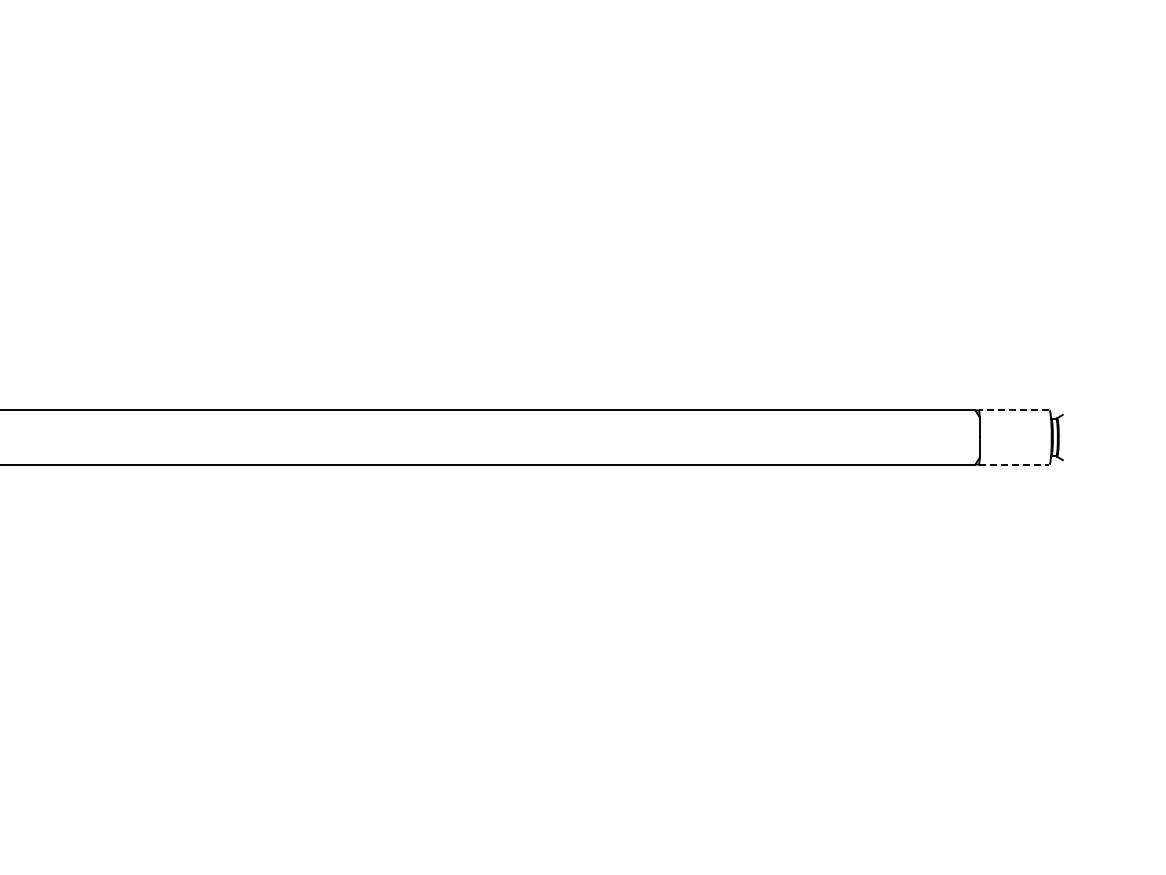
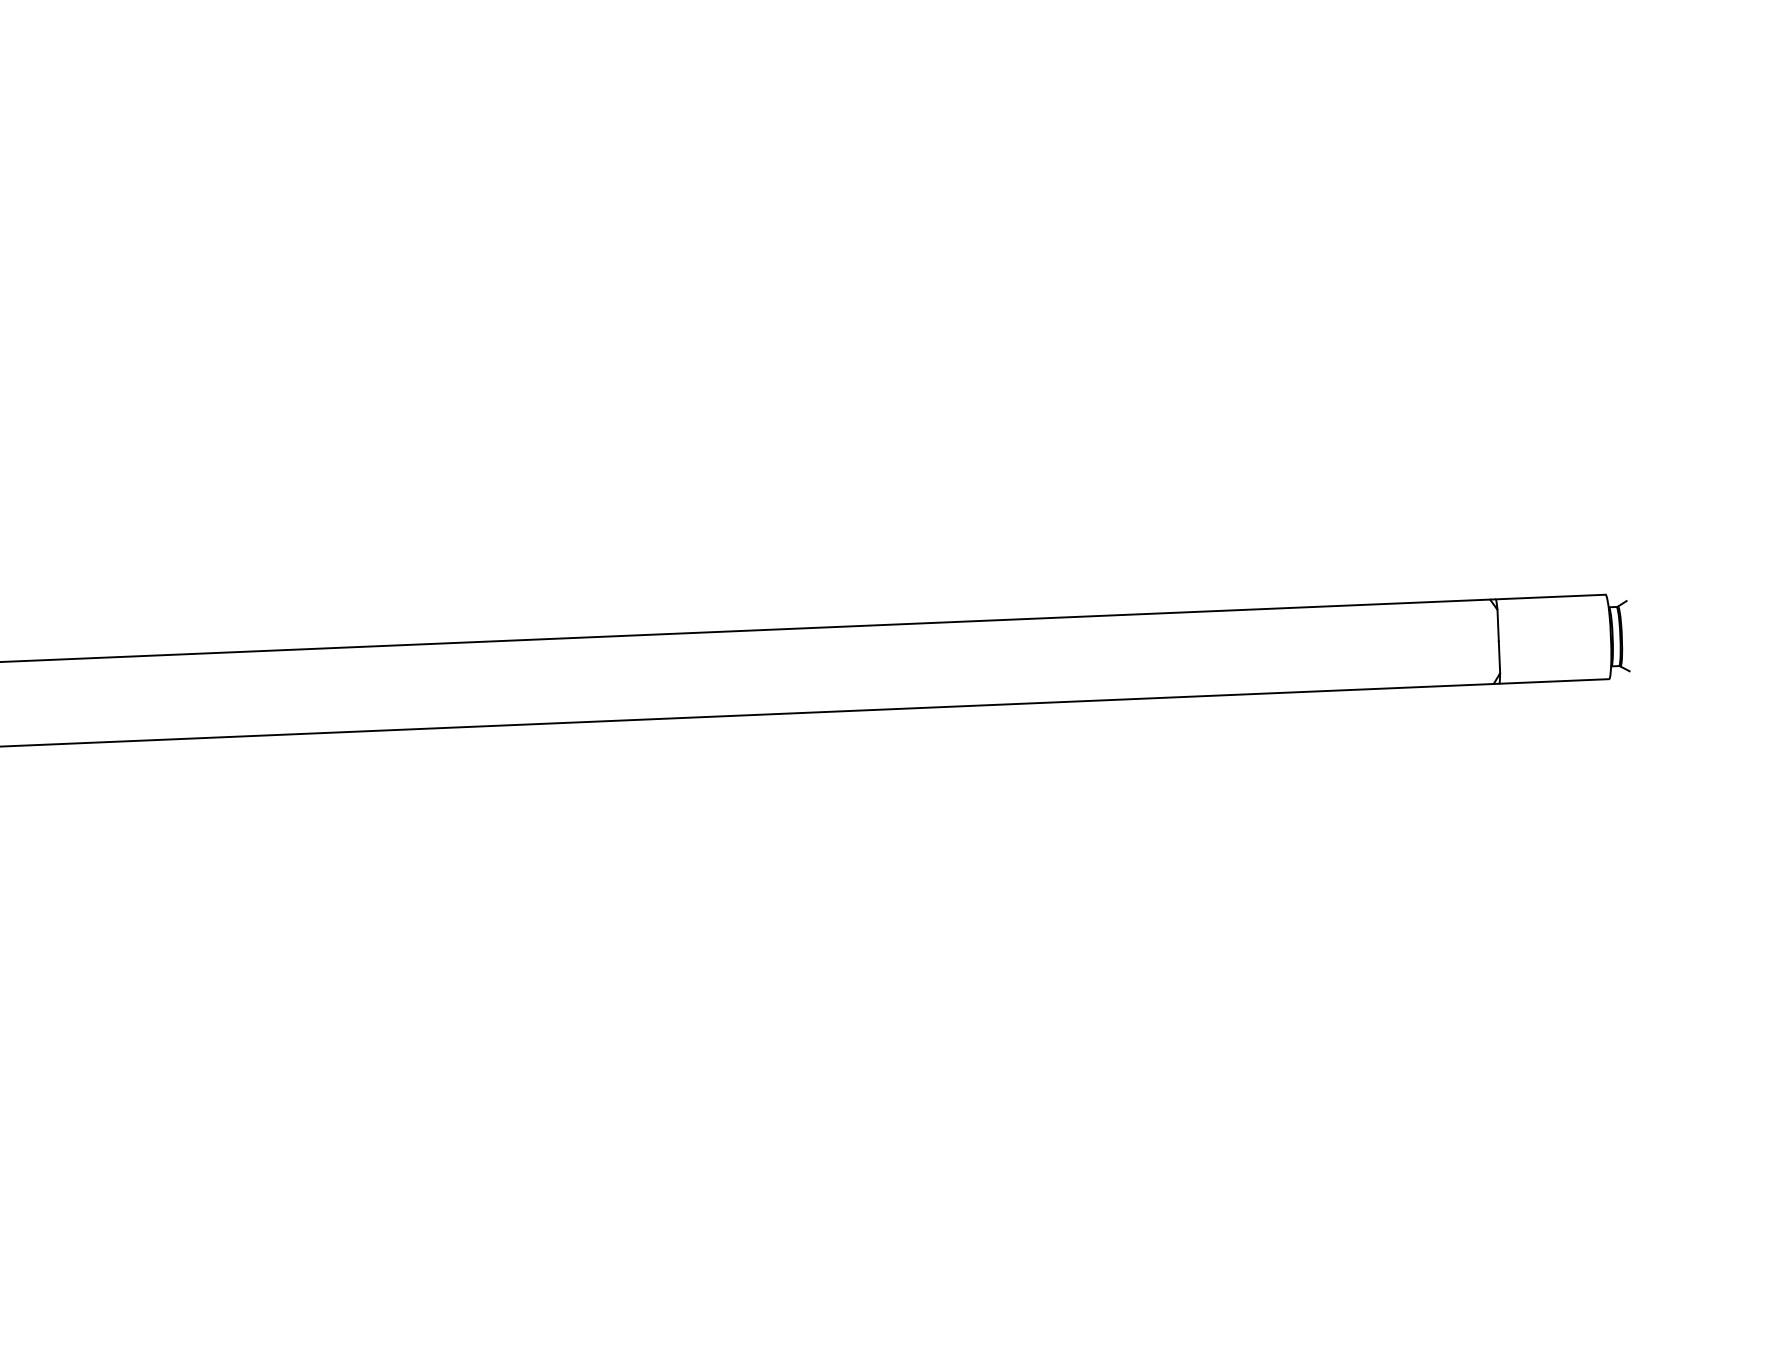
line: (1013, 410) -> (1549, 597), dashed -> solid
line: (1014, 464) -> (1554, 681), dashed -> solid

